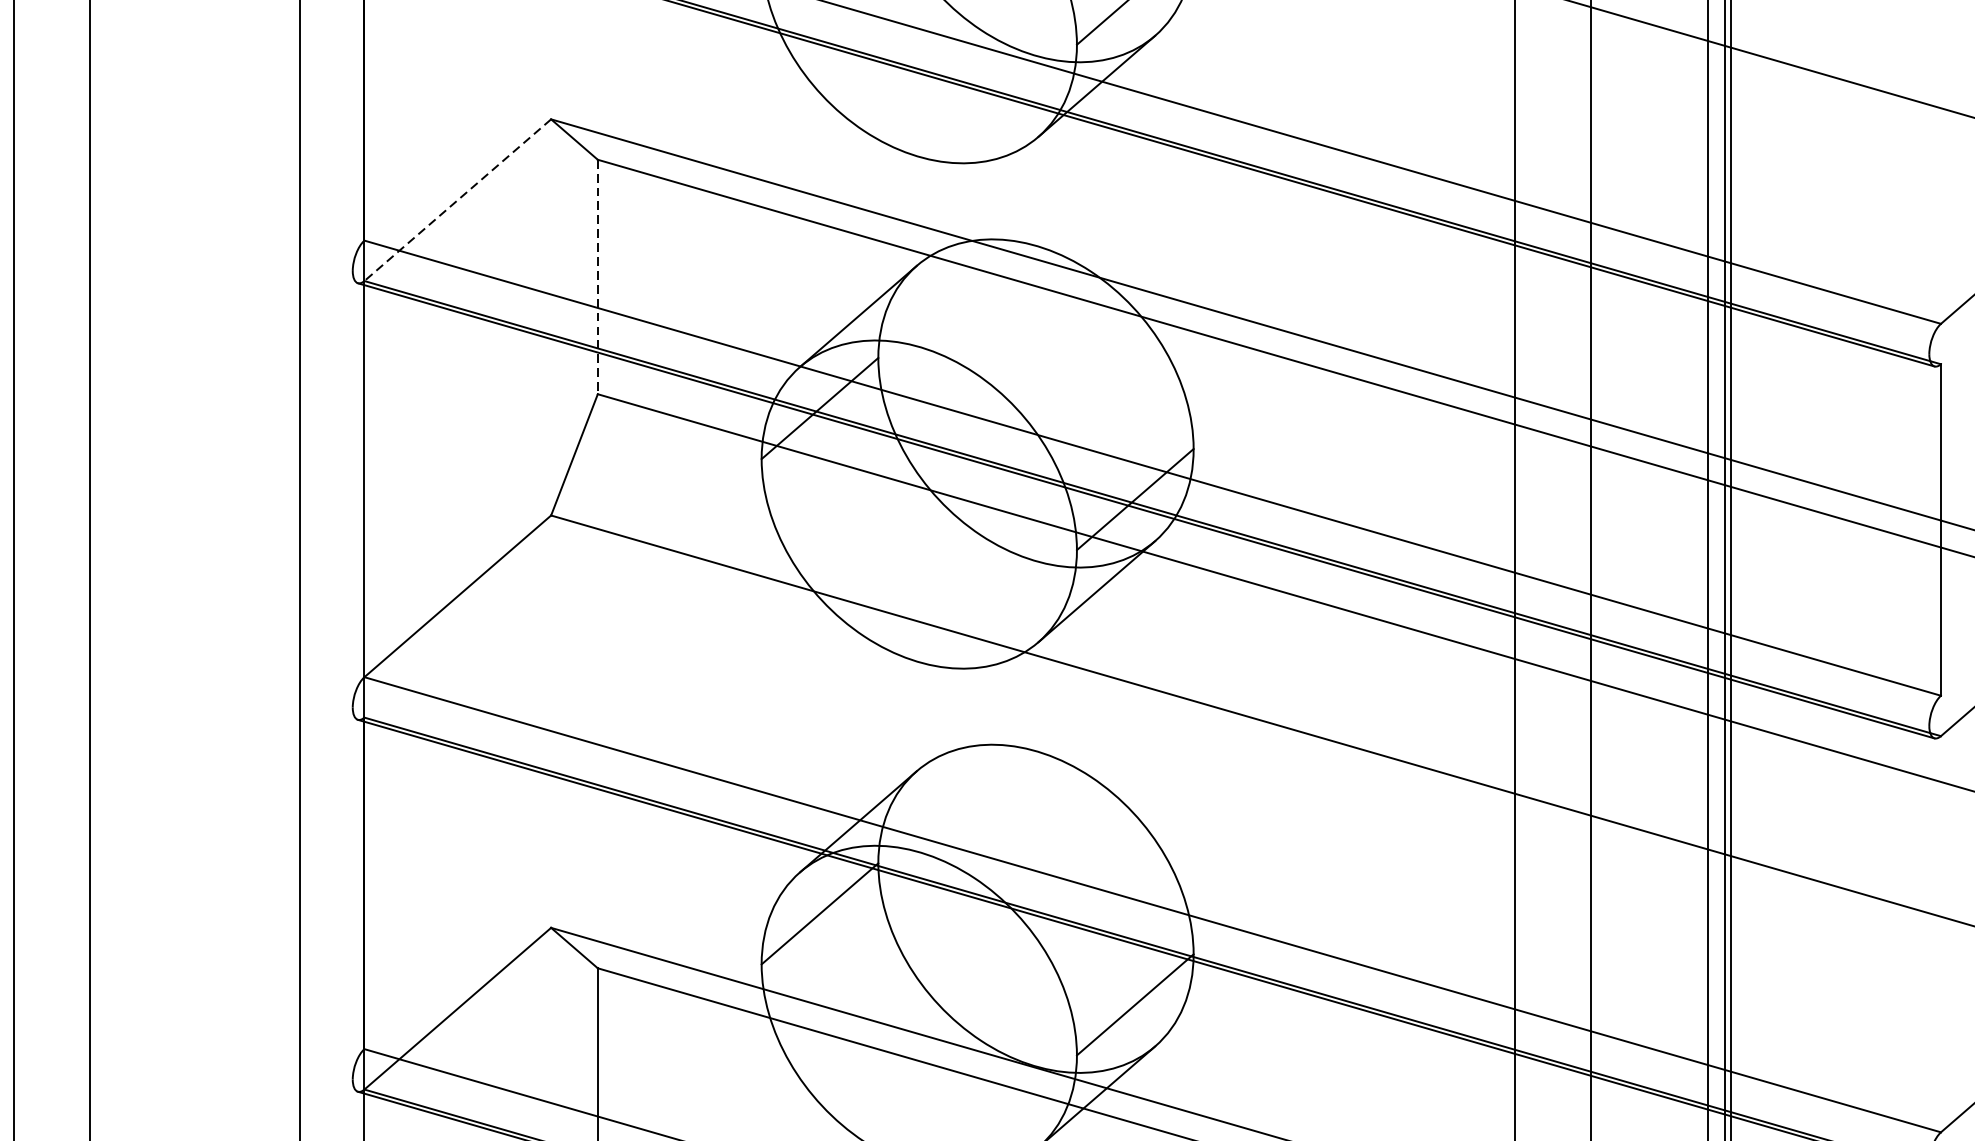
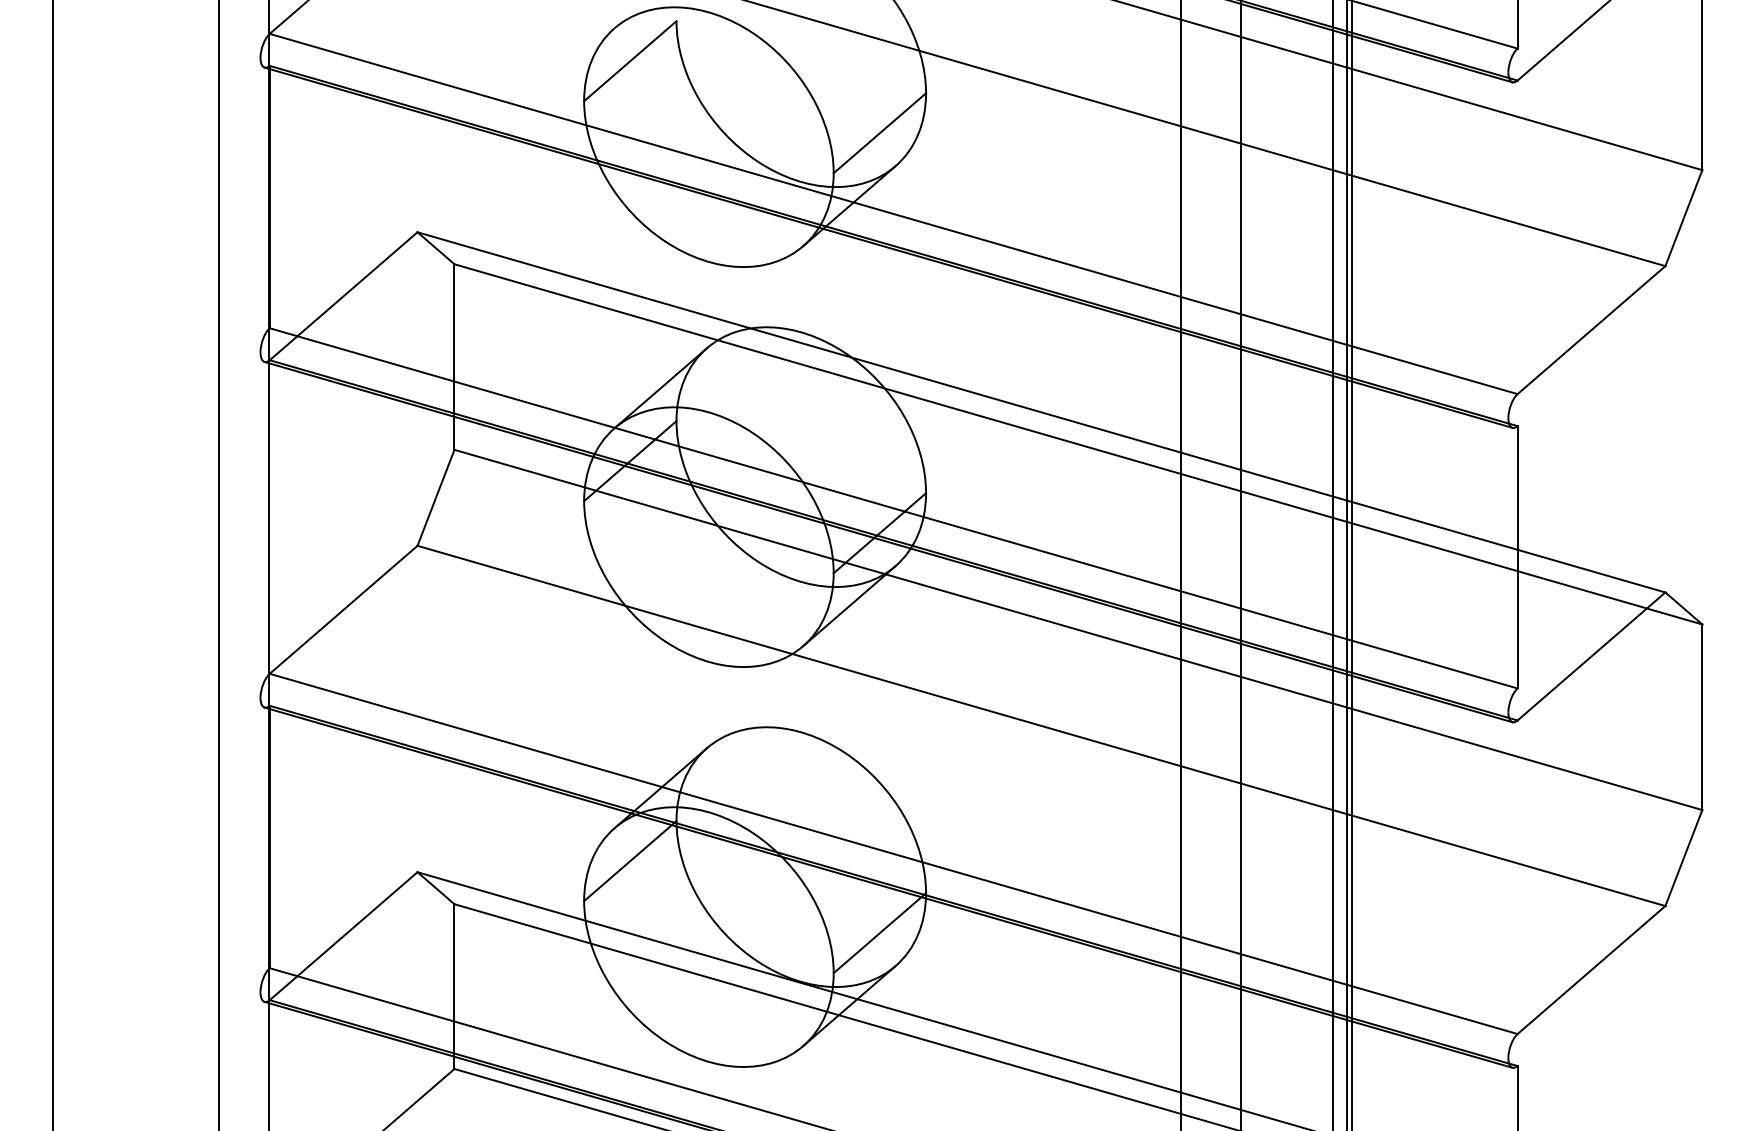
line: (457, 200) -> (343, 296), dashed -> solid
line: (597, 277) -> (454, 357), dashed -> solid

